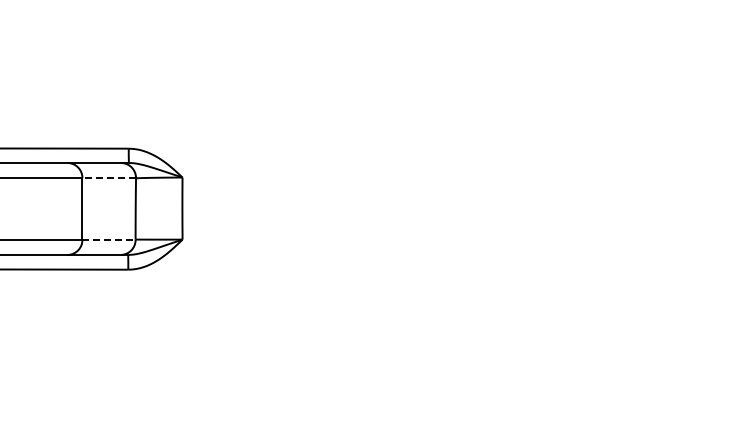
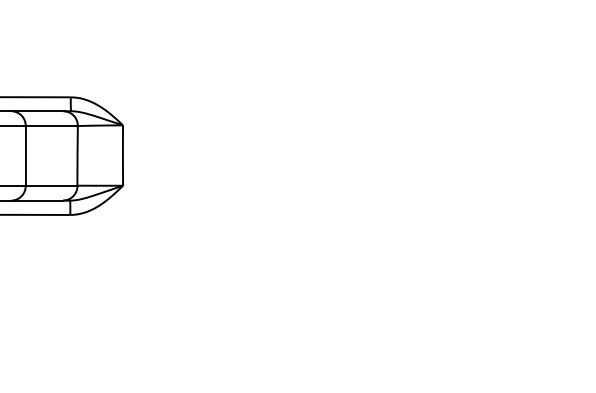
line: (109, 178) -> (52, 126), dashed -> solid
line: (109, 239) -> (52, 185), dashed -> solid

